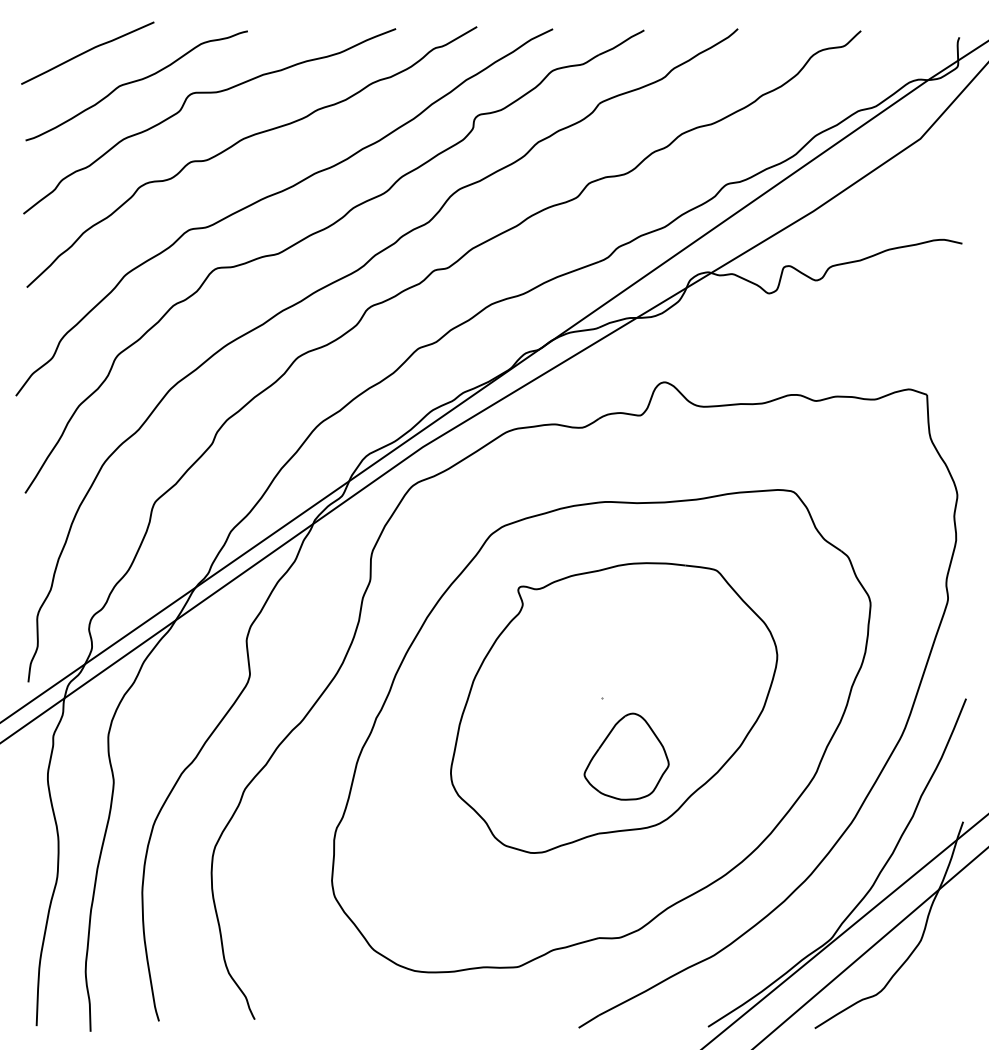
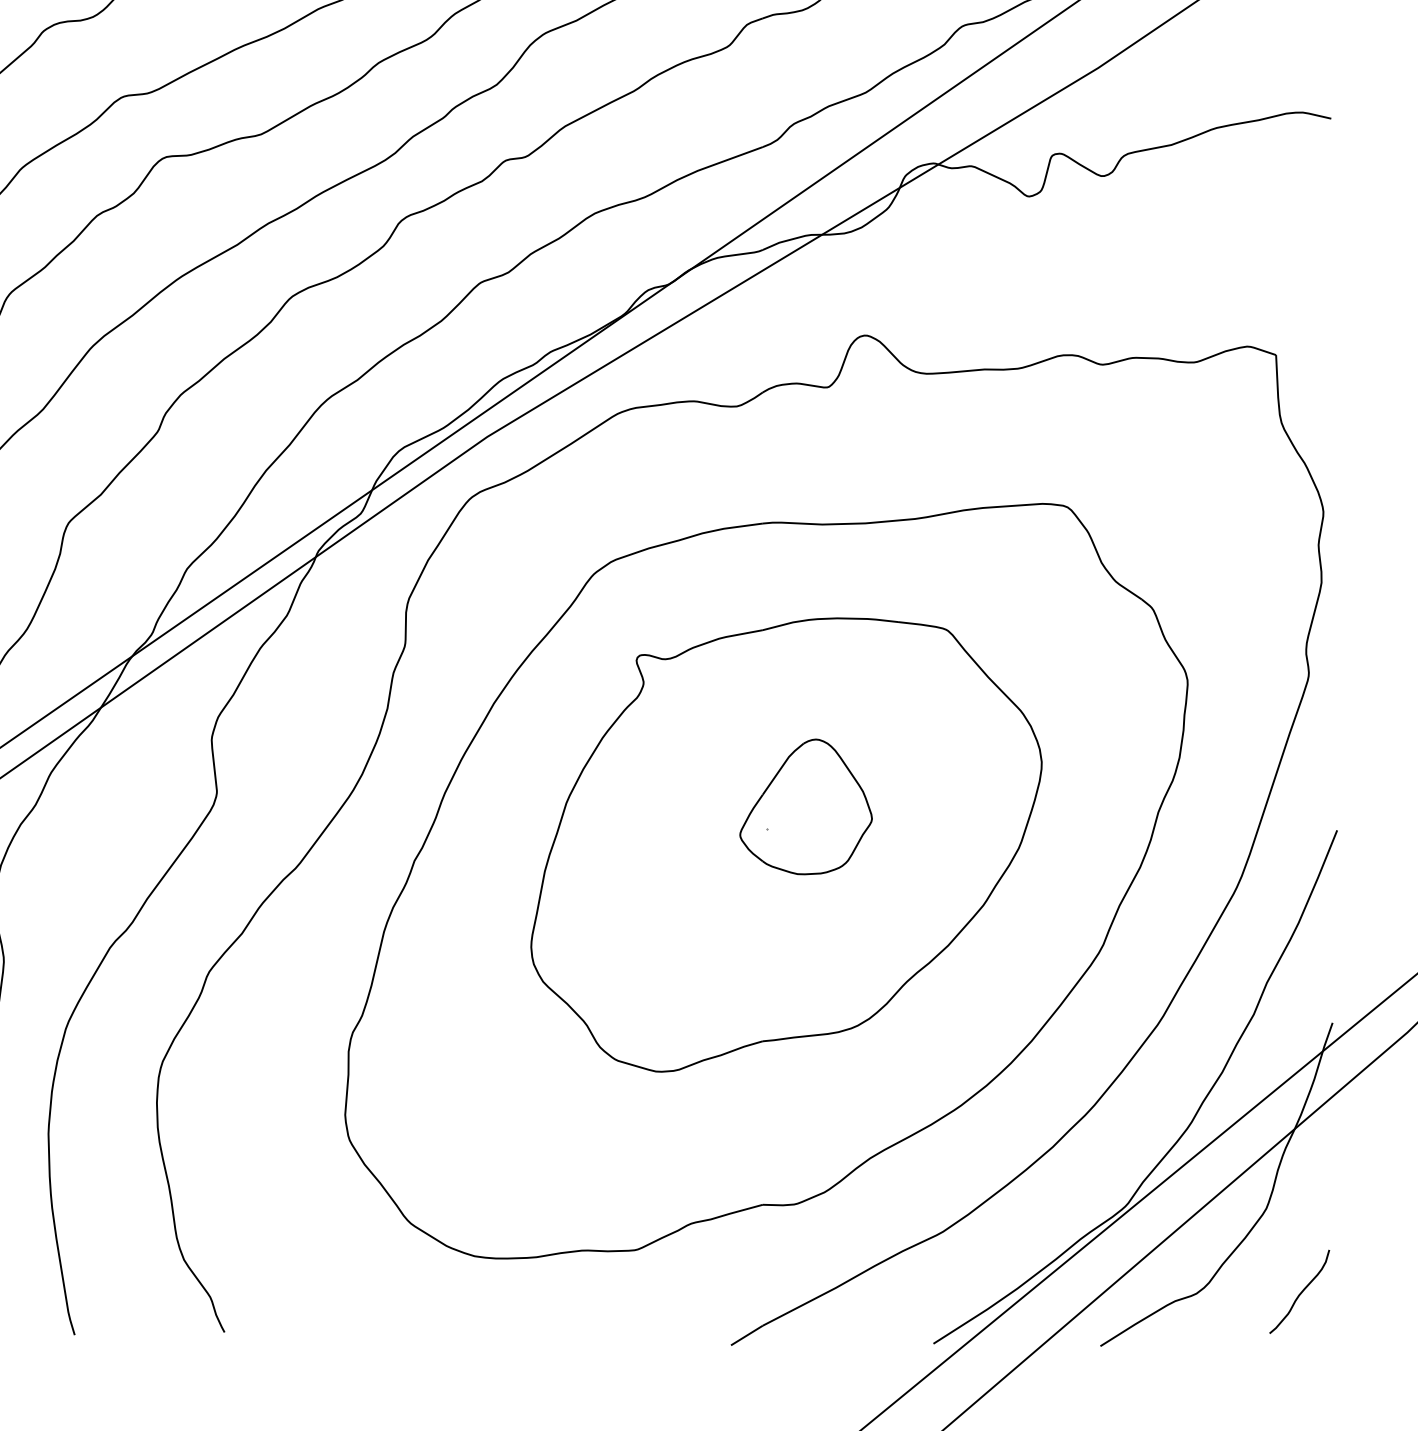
part: (626, 756) -> (805, 806), moved
curve: (942, 993) -> (1300, 1291), added

